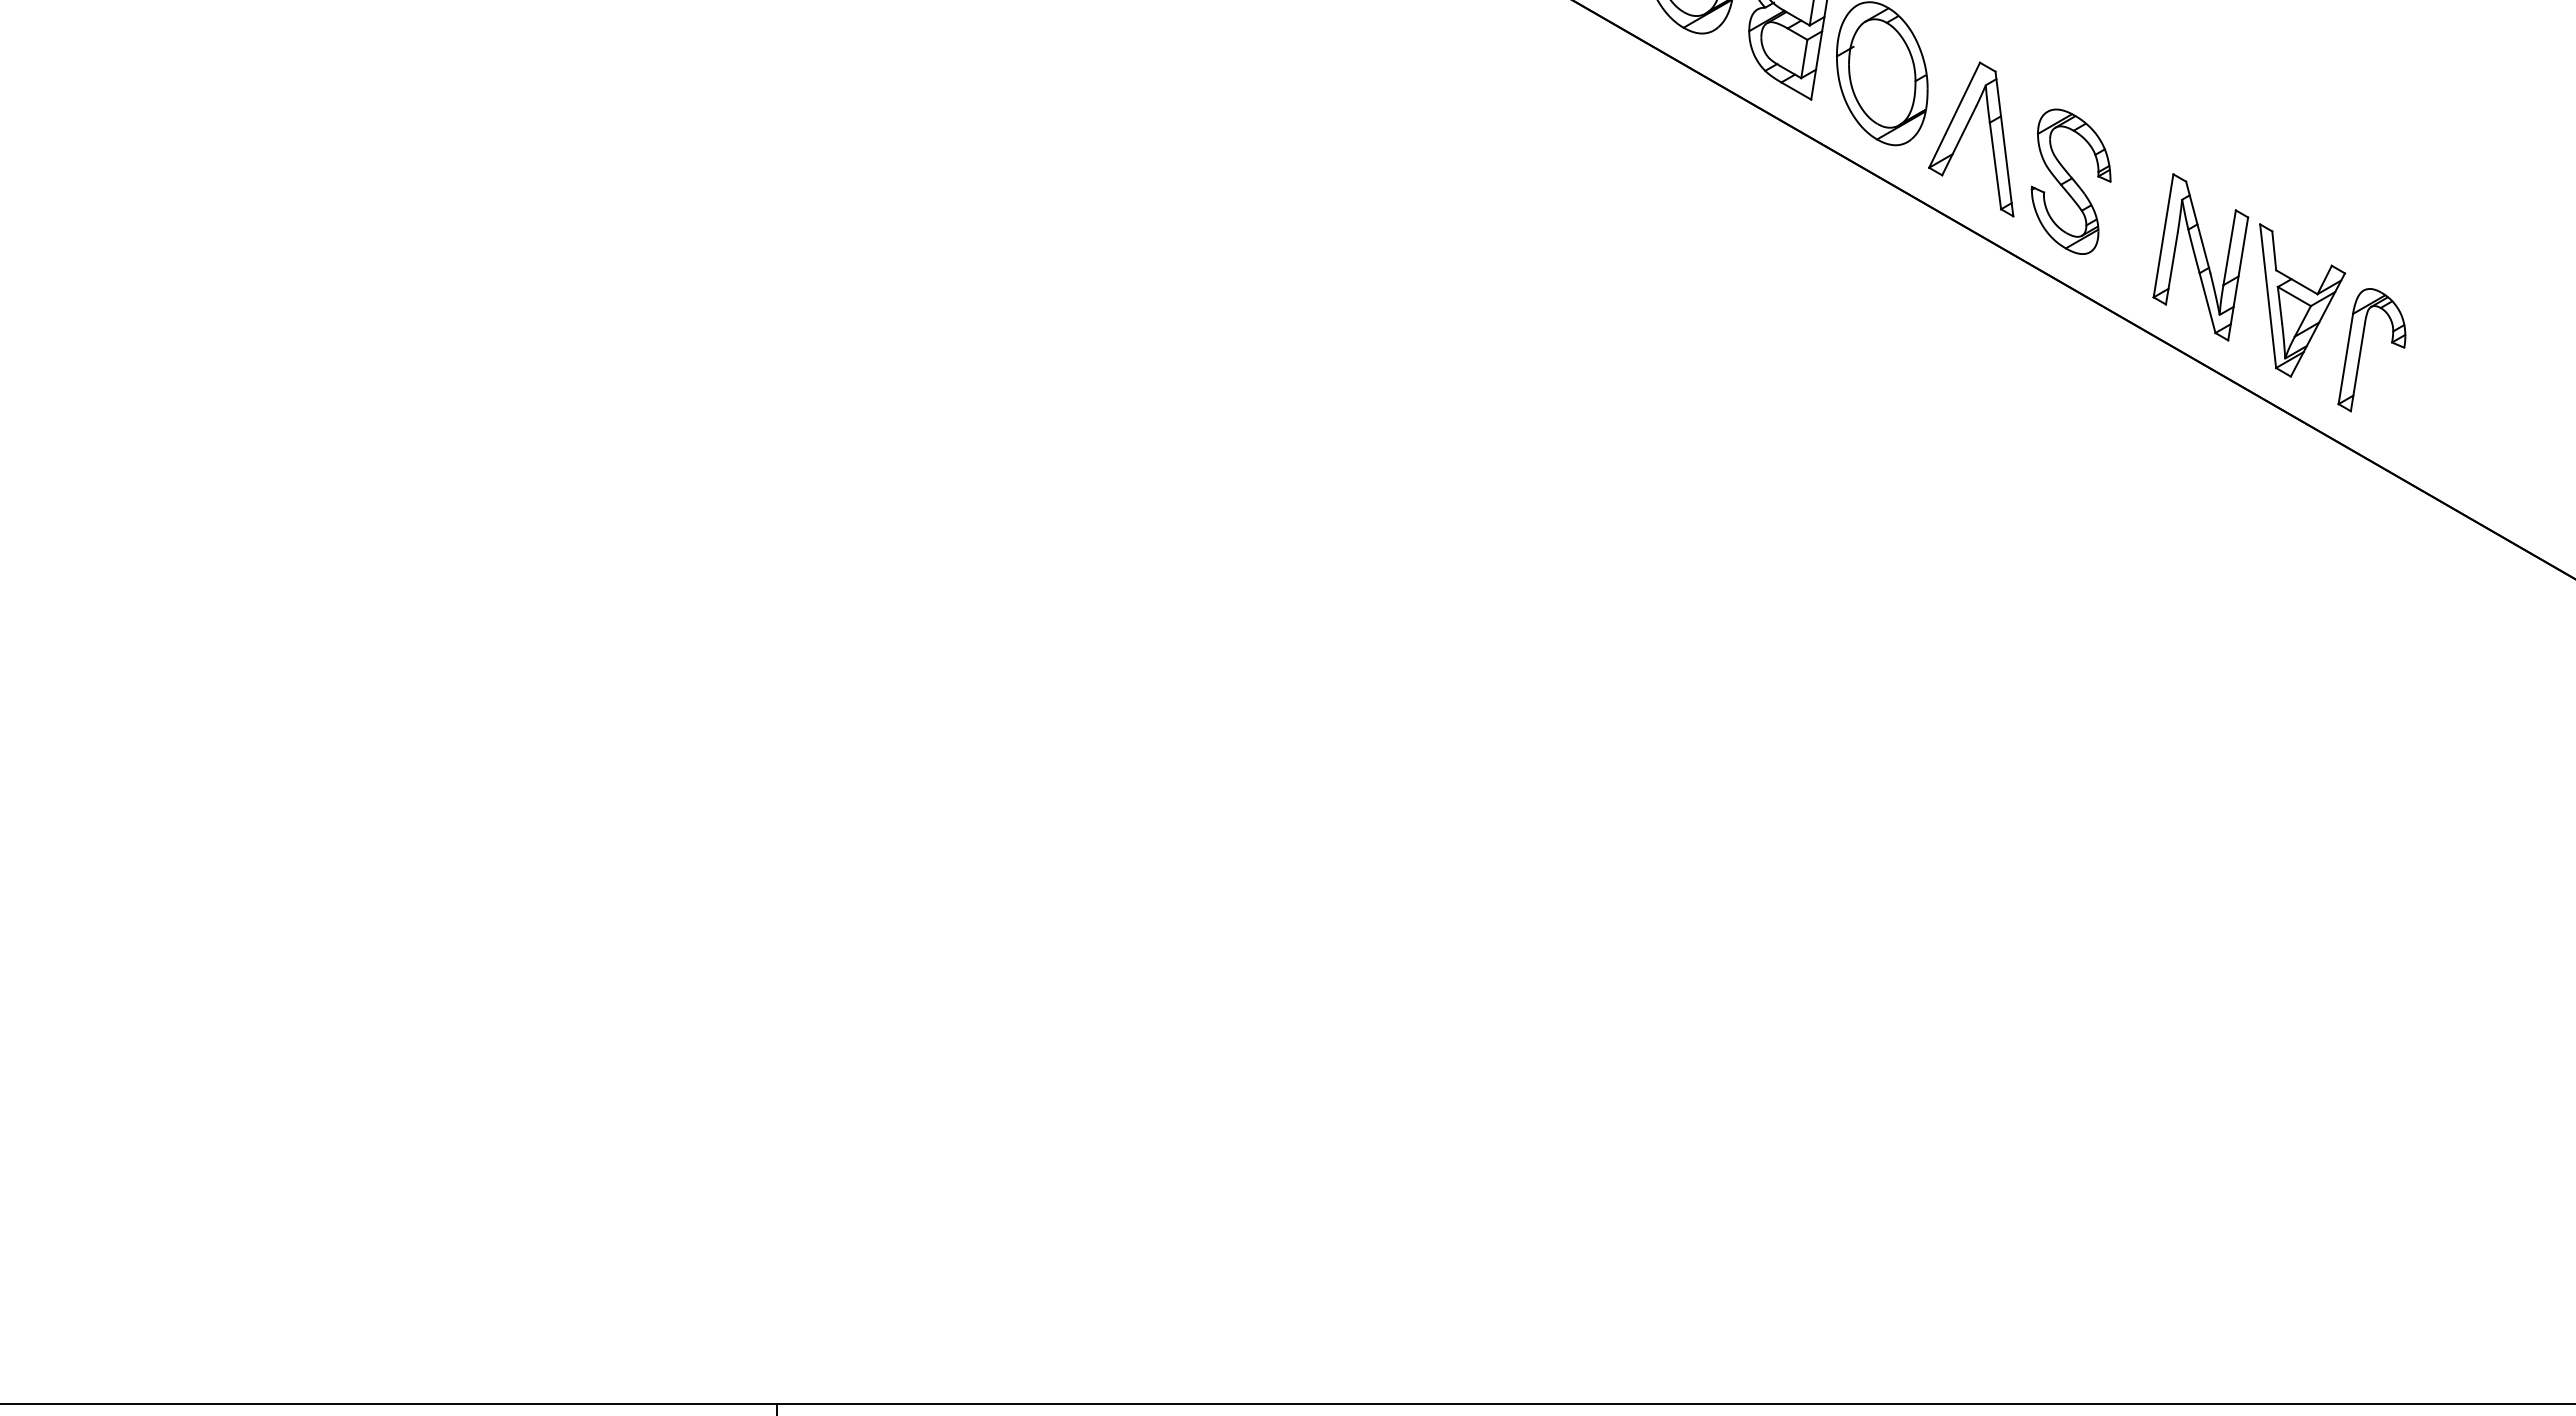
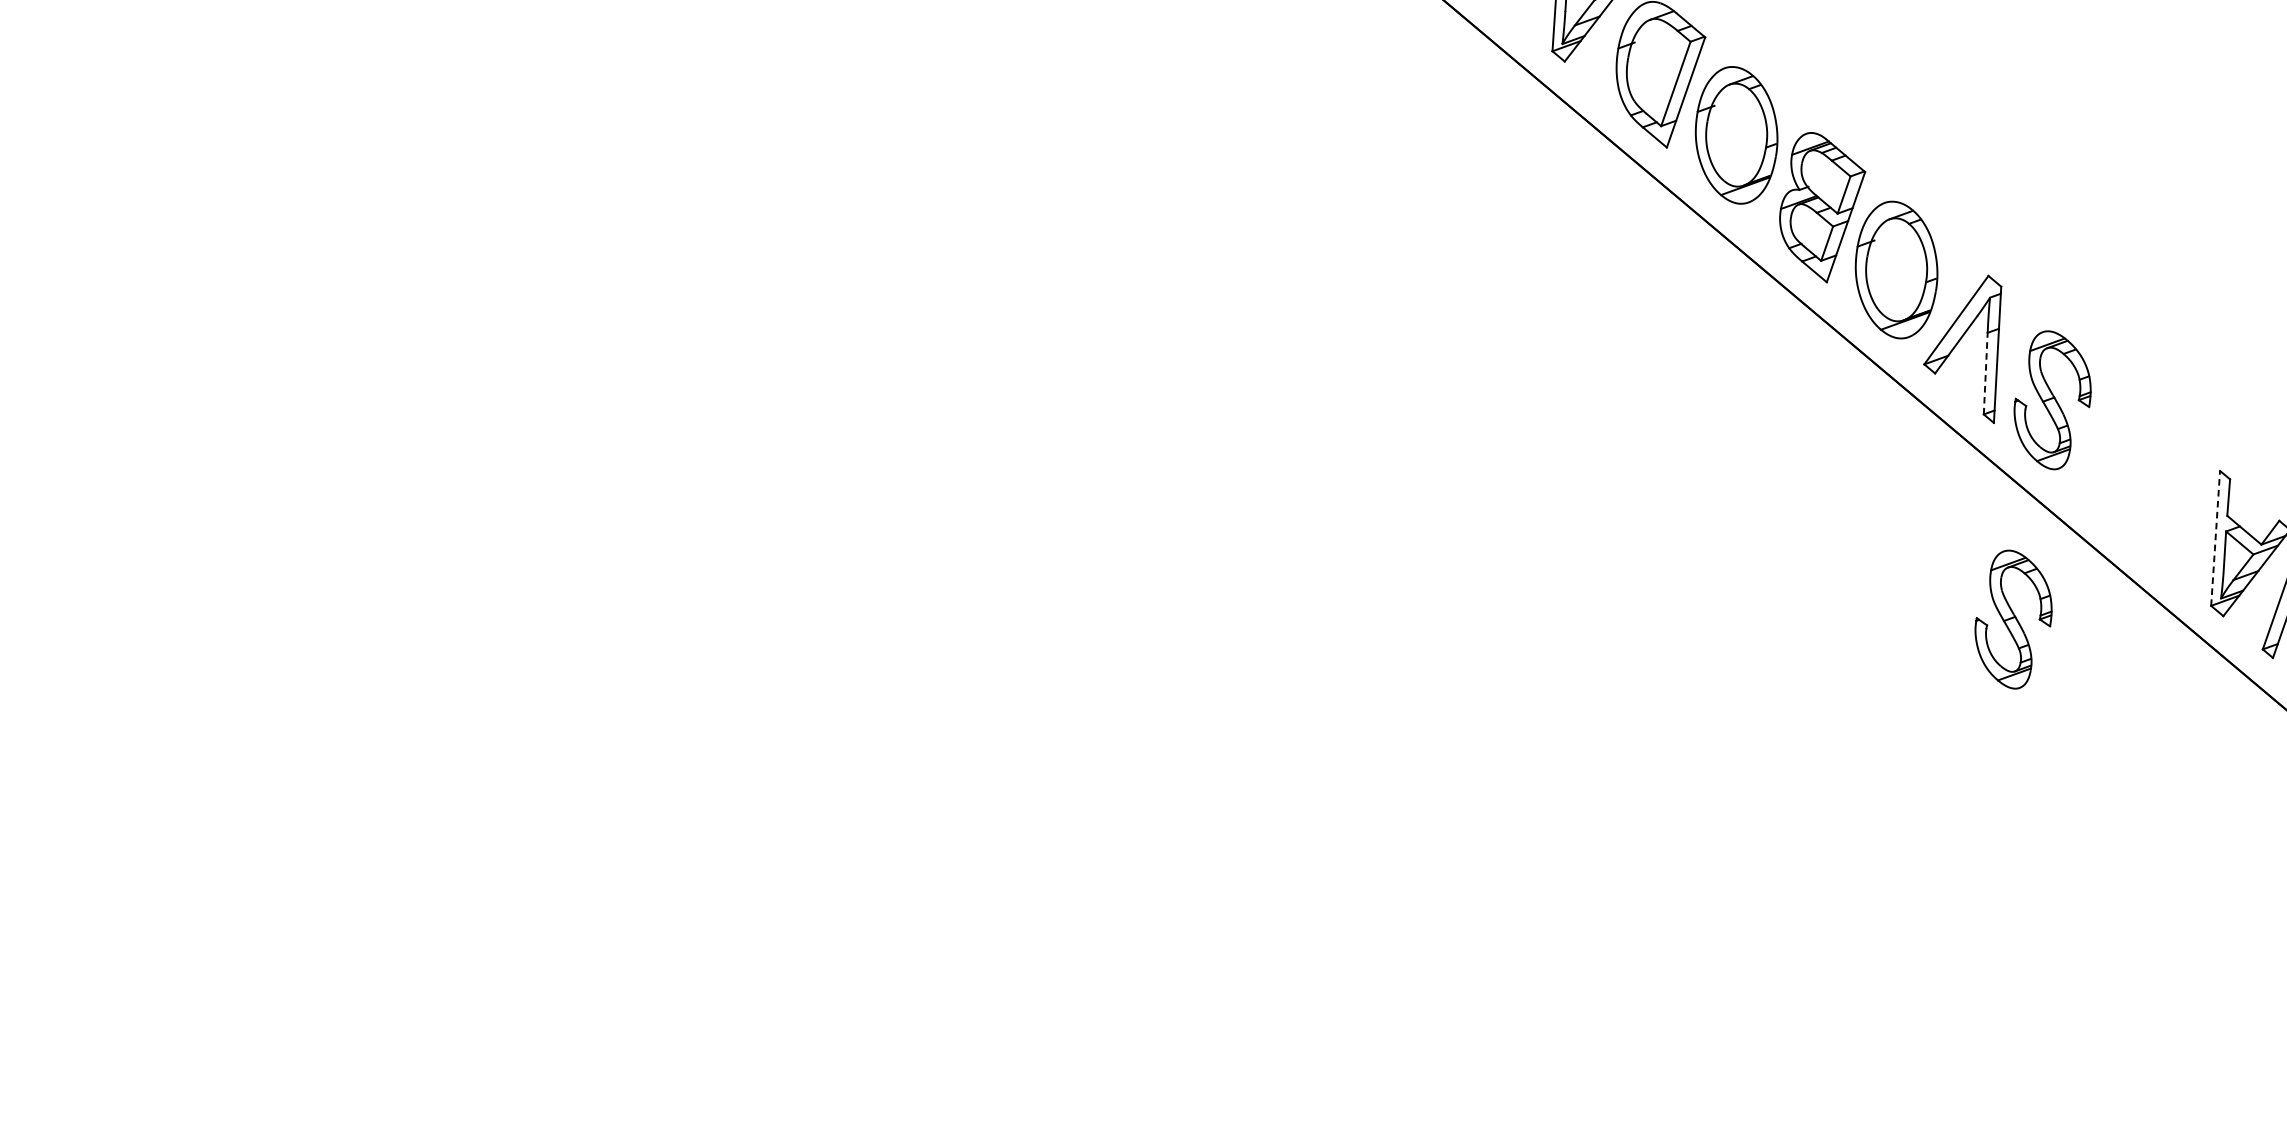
line: (1995, 166) -> (1985, 374), solid -> dashed
part: (2200, 257) -> (2159, 491), removed
line: (2268, 295) -> (2216, 537), solid -> dashed
part: (2070, 419) -> (2013, 619), added

